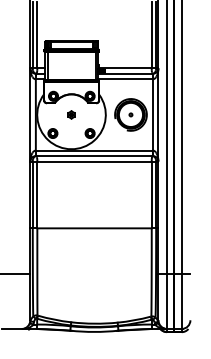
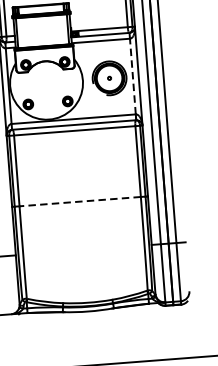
part: (71, 114) -> (46, 82), removed
line: (152, 114) -> (132, 76), solid -> dashed
line: (94, 228) -> (80, 201), solid -> dashed

